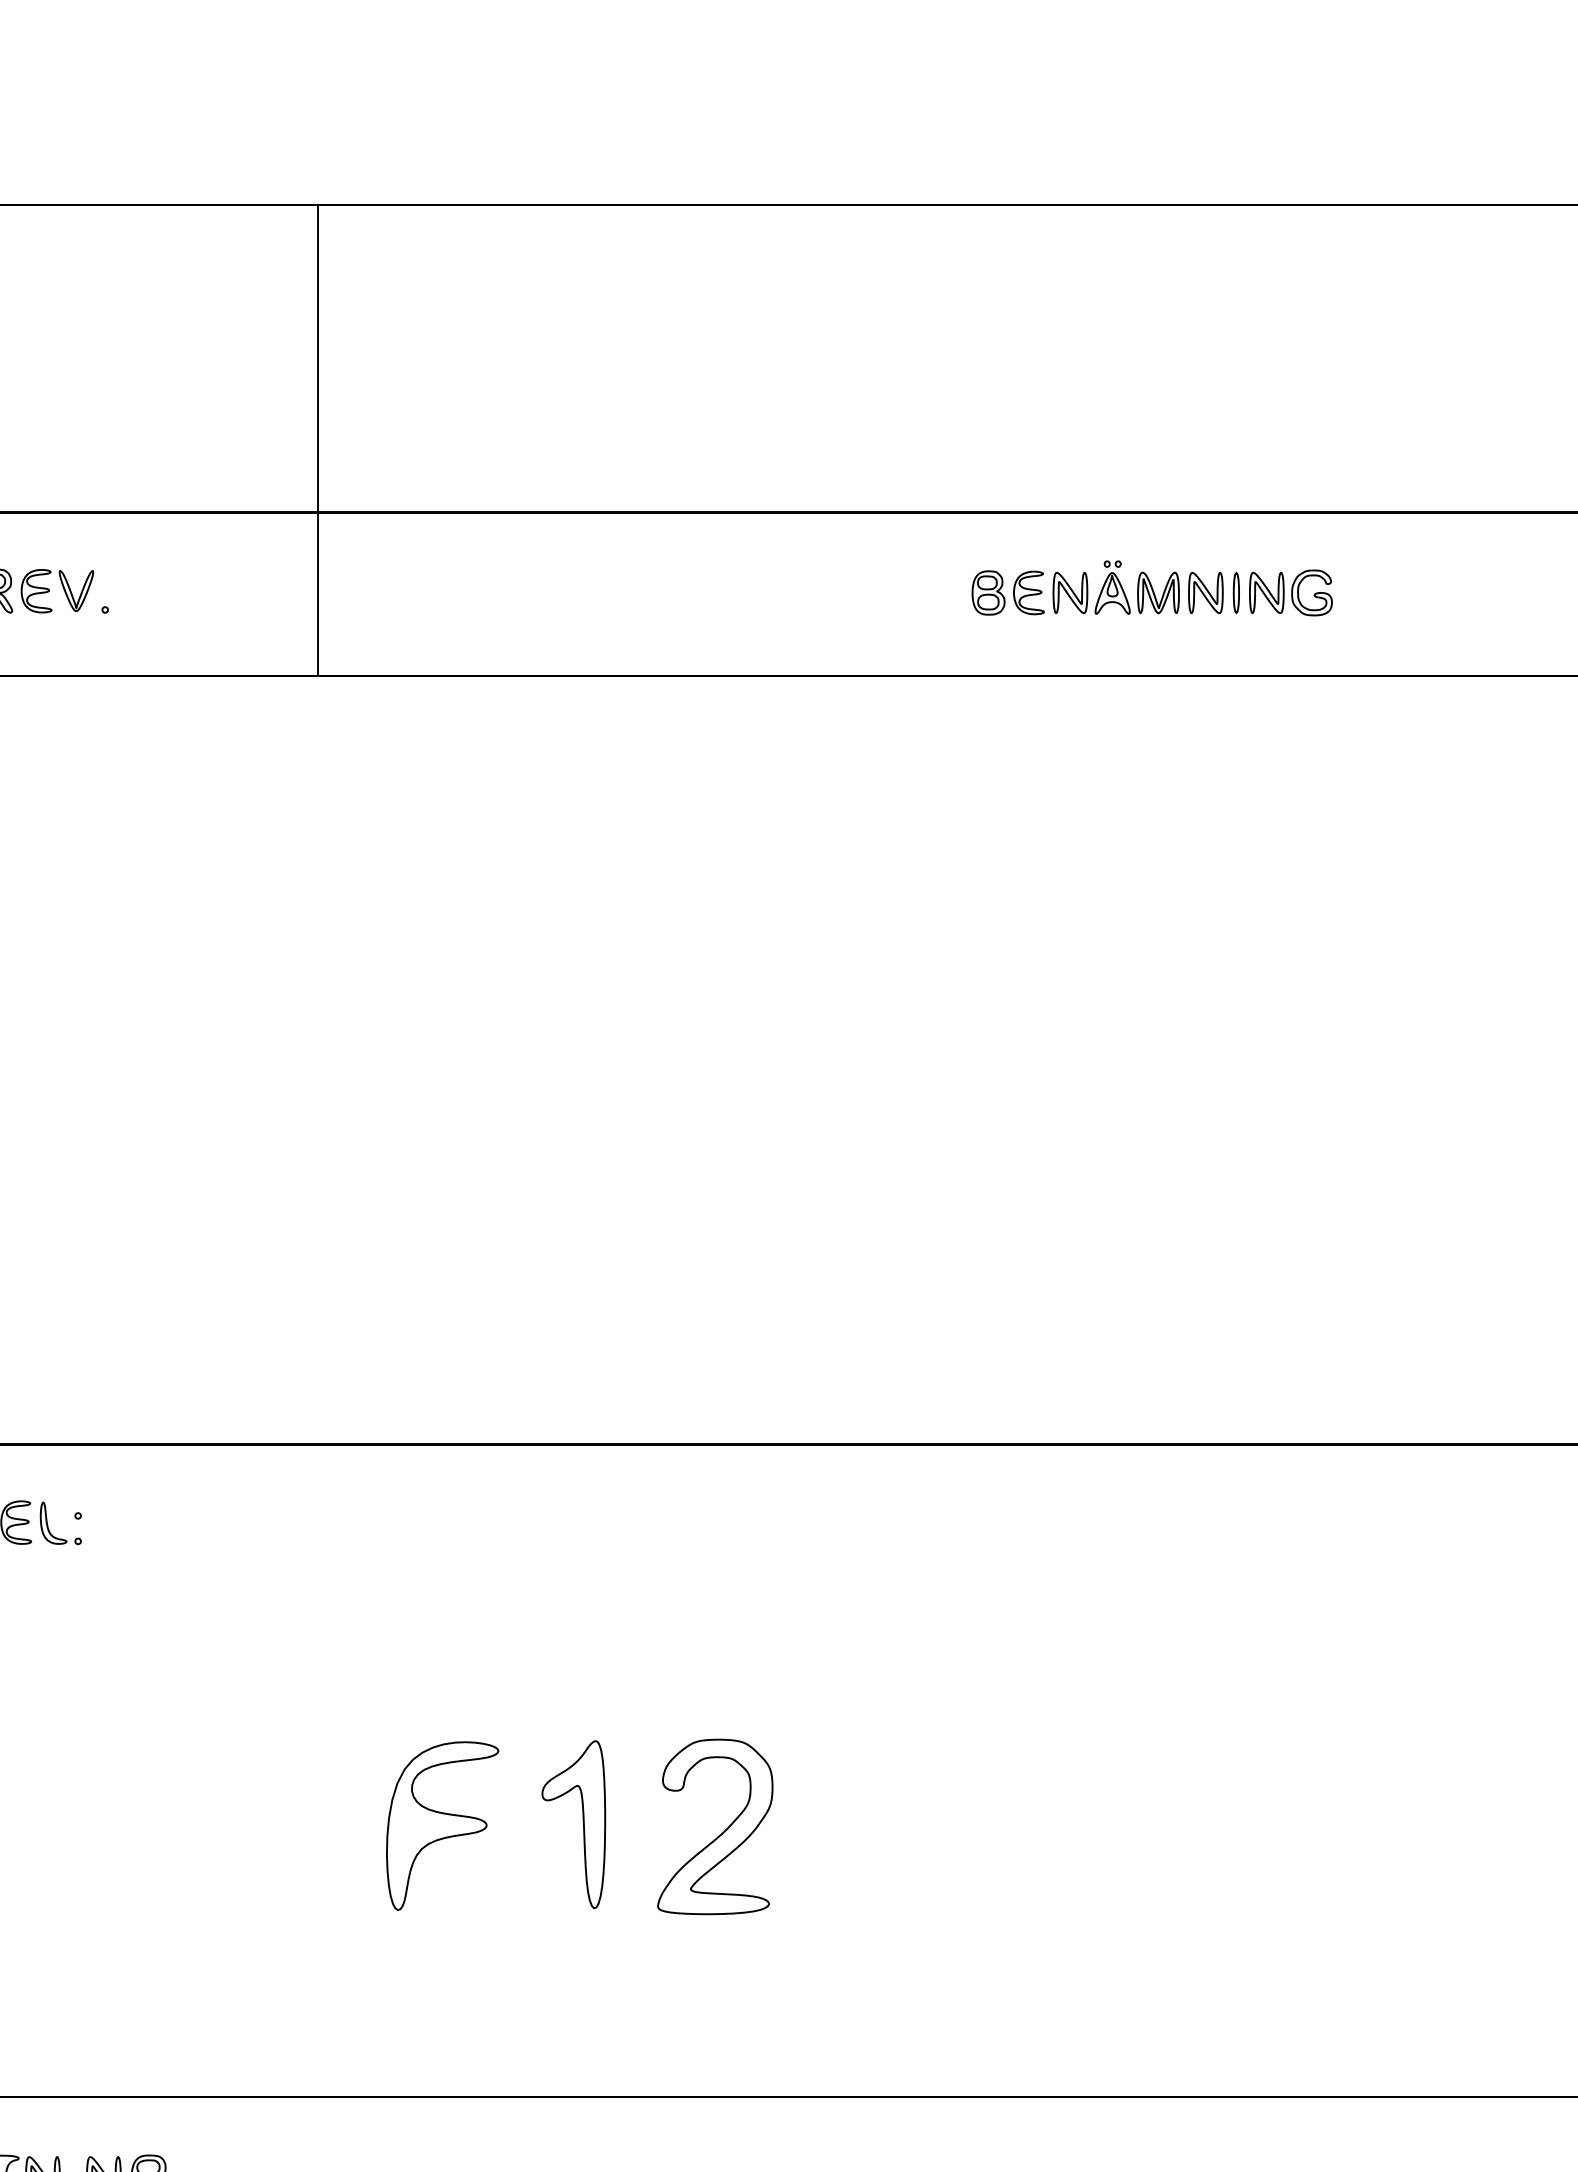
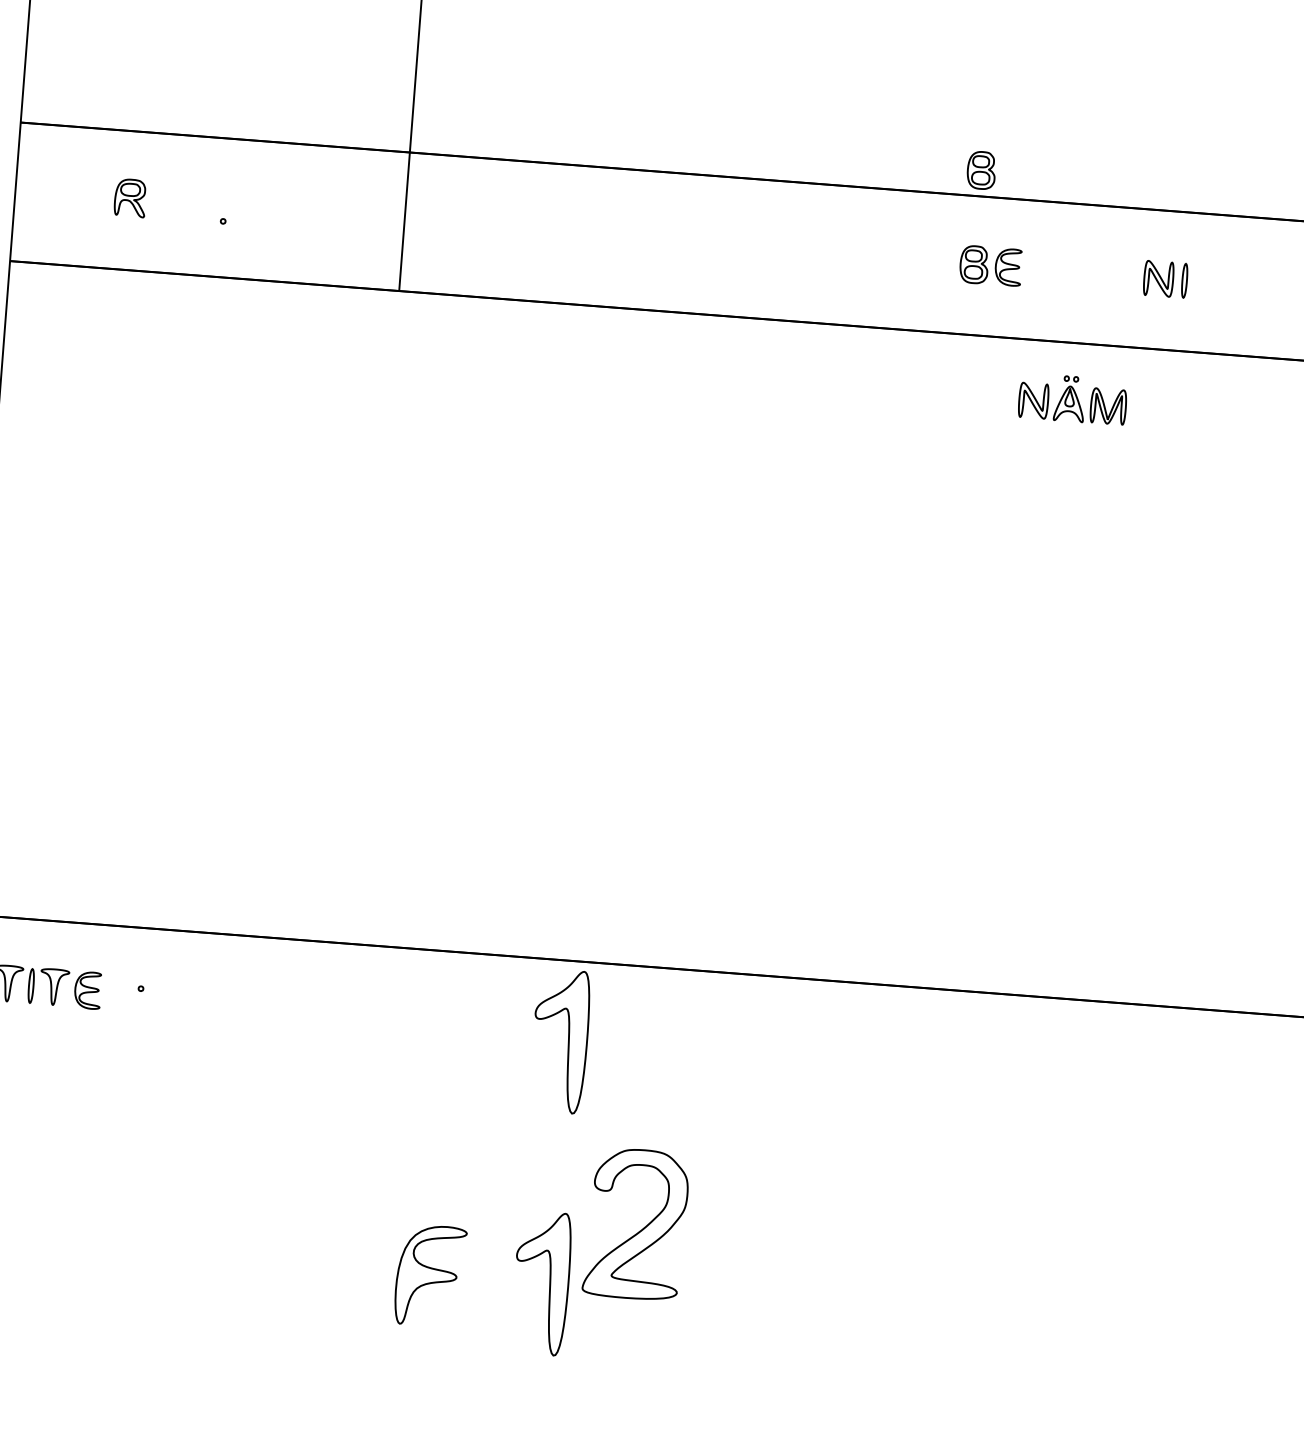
part: (988, 481) -> (981, 170), added
part: (1115, 587) -> (1072, 399), moved
part: (63, 590) -> (189, 202), removed
part: (1290, 592) -> (1230, 283), removed
part: (48, 1525) -> (115, 994), removed
part: (582, 1537) -> (567, 1040), added
part: (442, 1825) -> (430, 1275), size x0.7
part: (719, 1834) -> (639, 1230), moved

